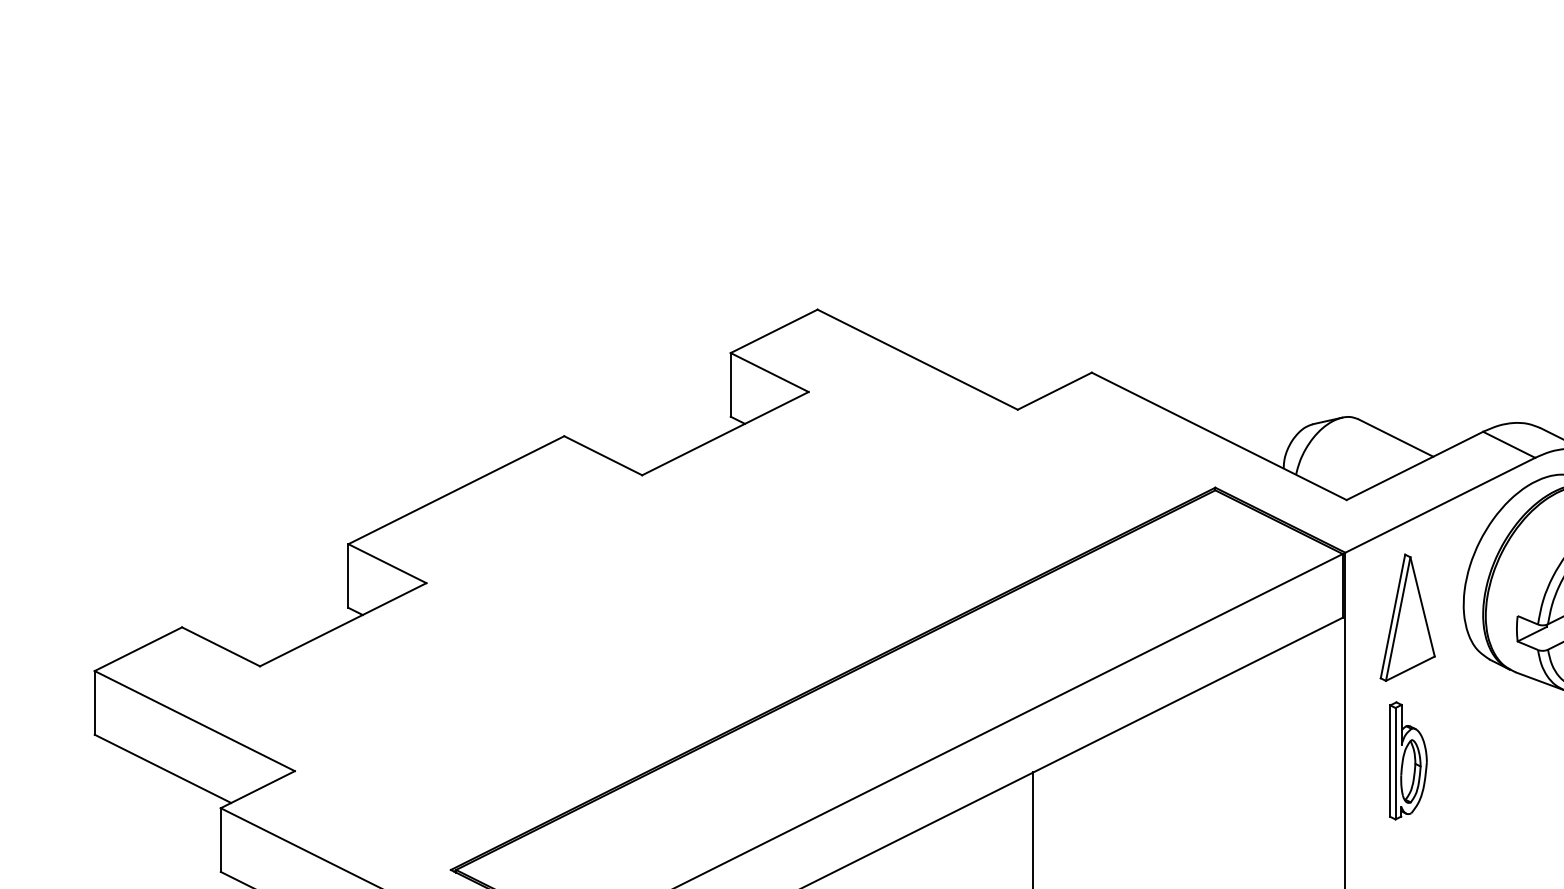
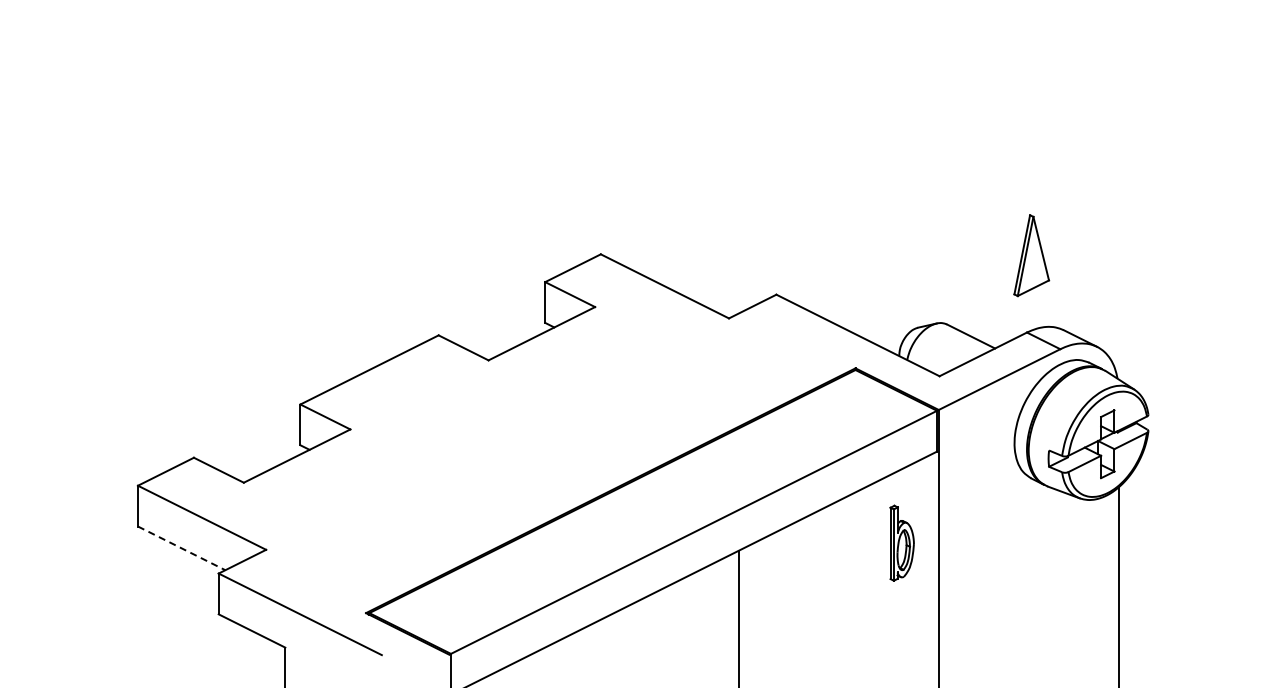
part: (1407, 617) -> (1031, 255), moved
part: (1407, 759) -> (901, 542), moved
line: (162, 769) -> (181, 548), solid -> dashed

